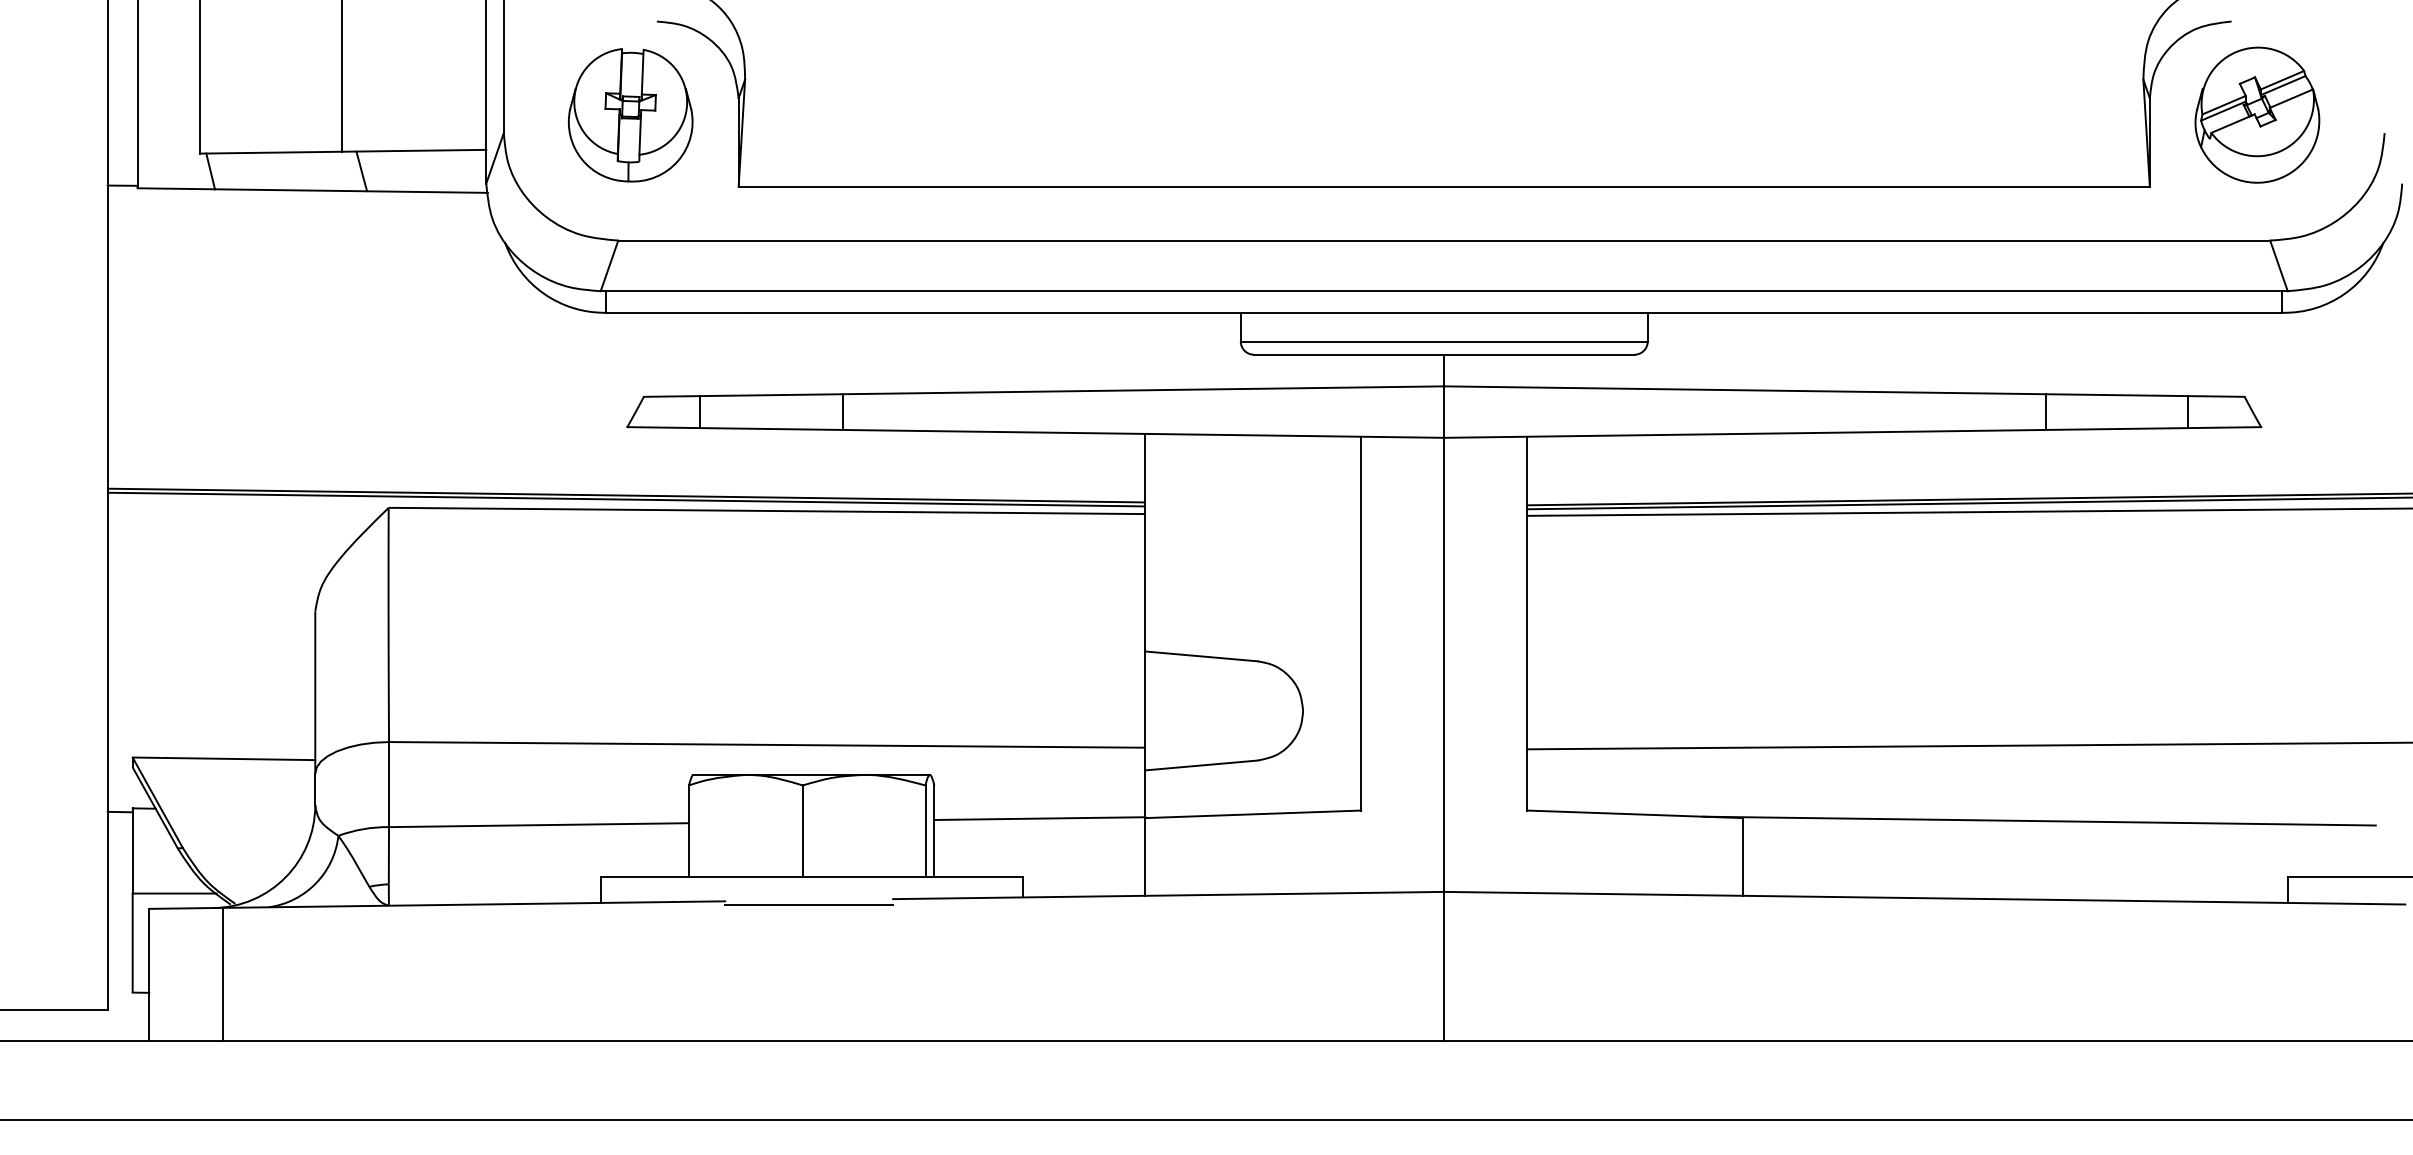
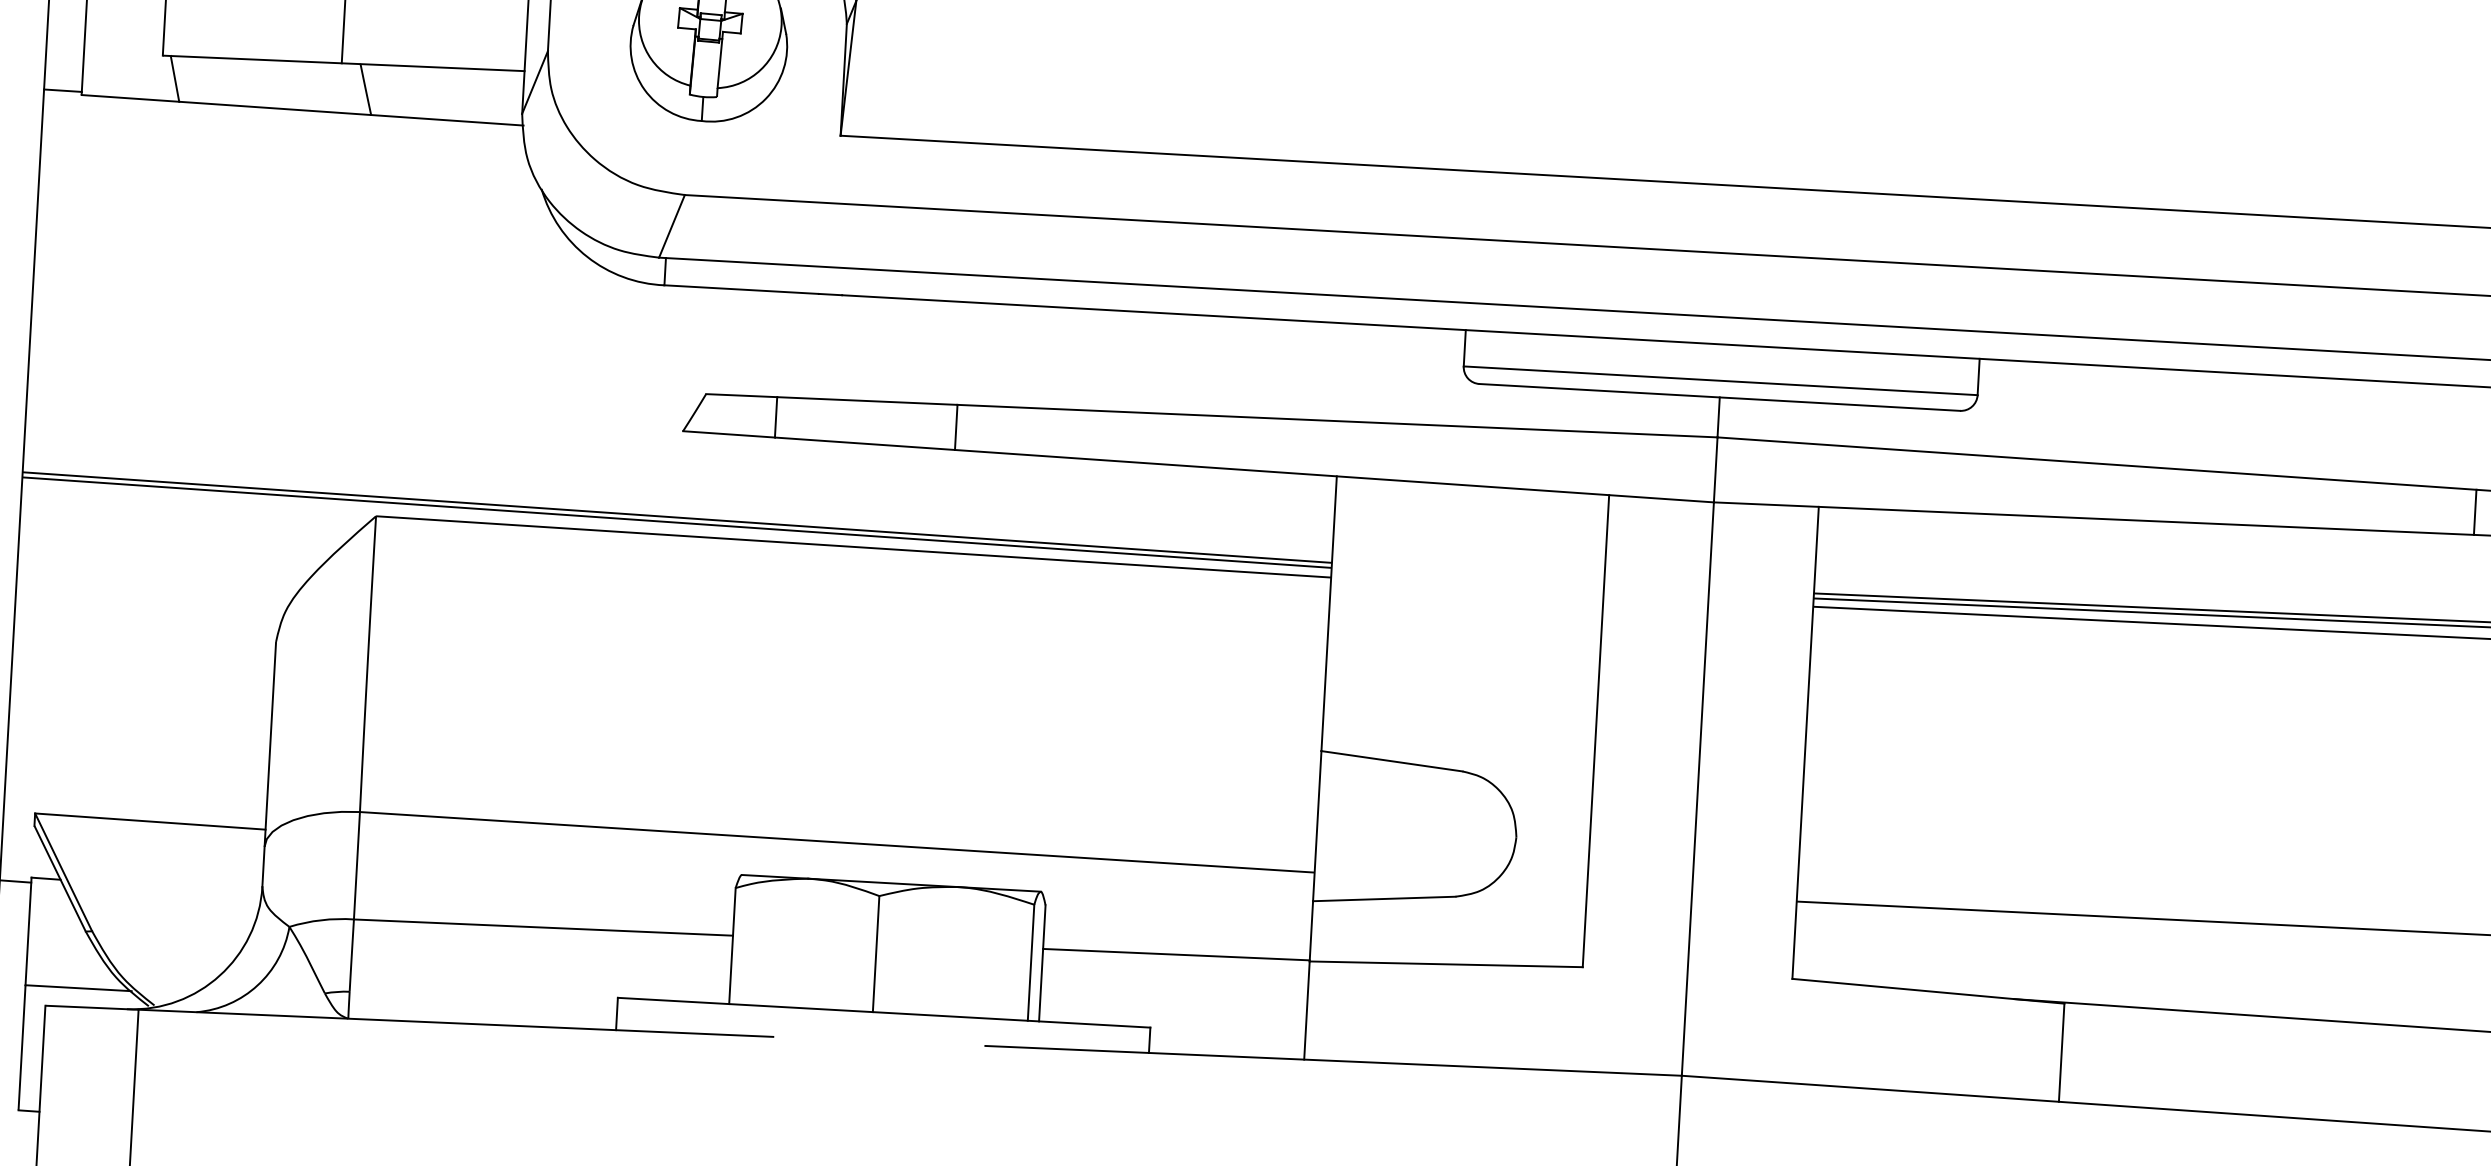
line: (809, 904) -> (879, 1046), removed

